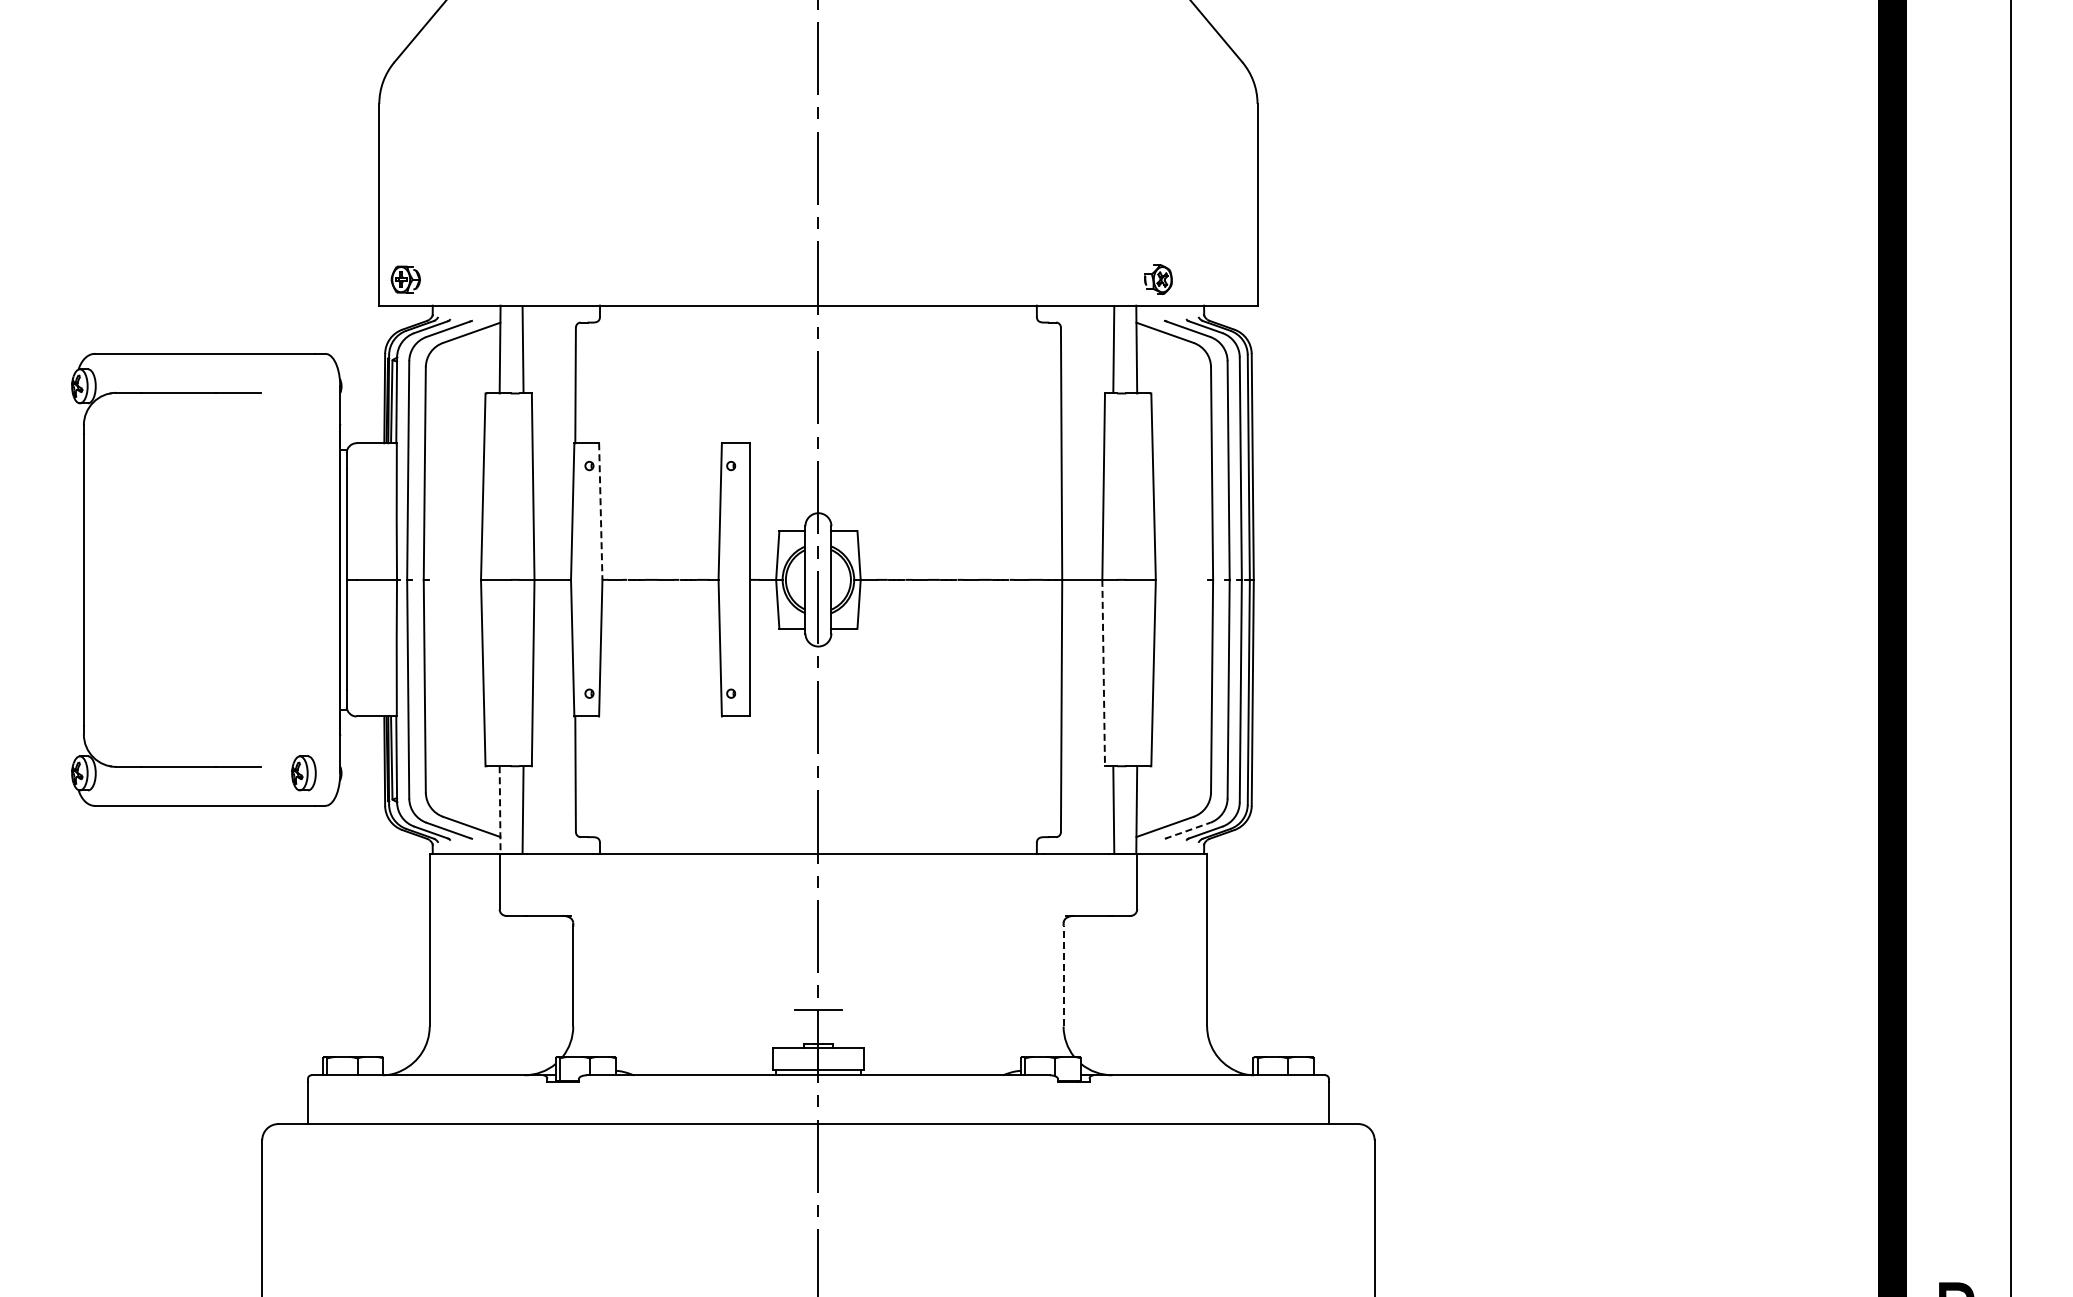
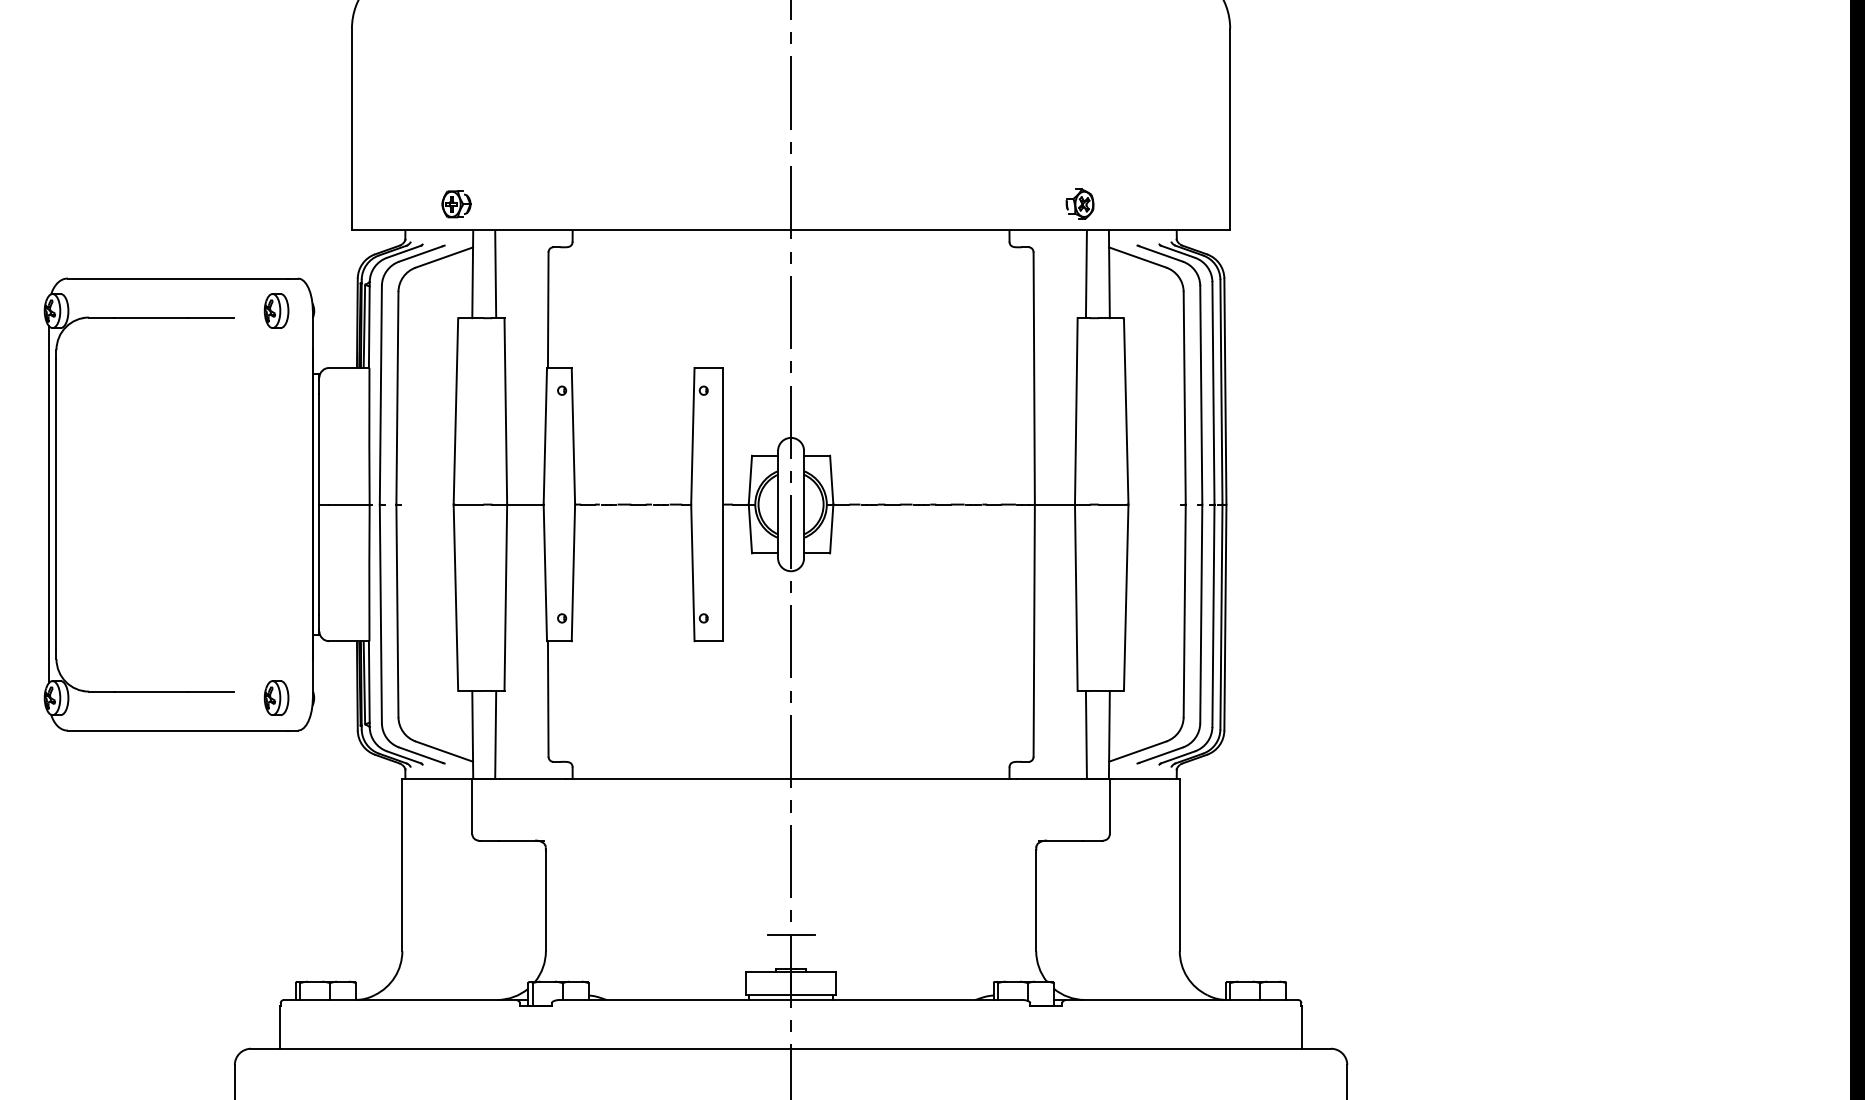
part: (405, 279) -> (456, 204), moved
part: (1158, 279) -> (1080, 204), moved
part: (303, 386) -> (276, 311), added
line: (600, 512) -> (573, 437), dashed -> solid
line: (76, 579) -> (49, 504), added
line: (1103, 673) -> (1076, 598), dashed -> solid
line: (500, 810) -> (473, 735), dashed -> solid
line: (1188, 830) -> (1161, 755), dashed -> solid
line: (1063, 975) -> (1036, 900), dashed -> solid

